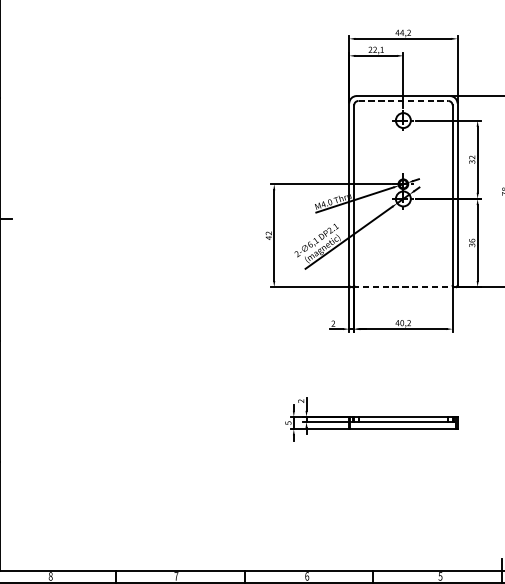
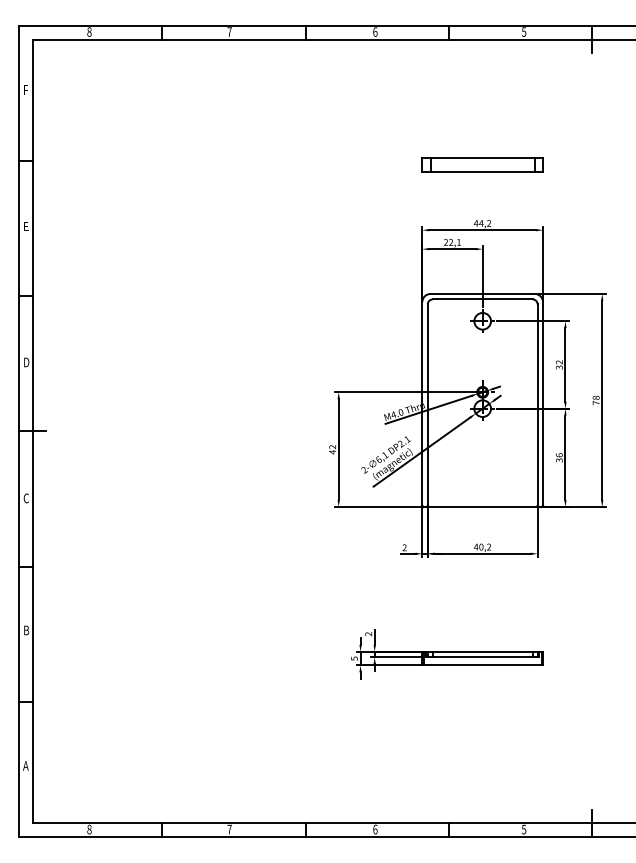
line: (403, 101) -> (482, 299), dashed -> solid
line: (404, 287) -> (483, 507), dashed -> solid

